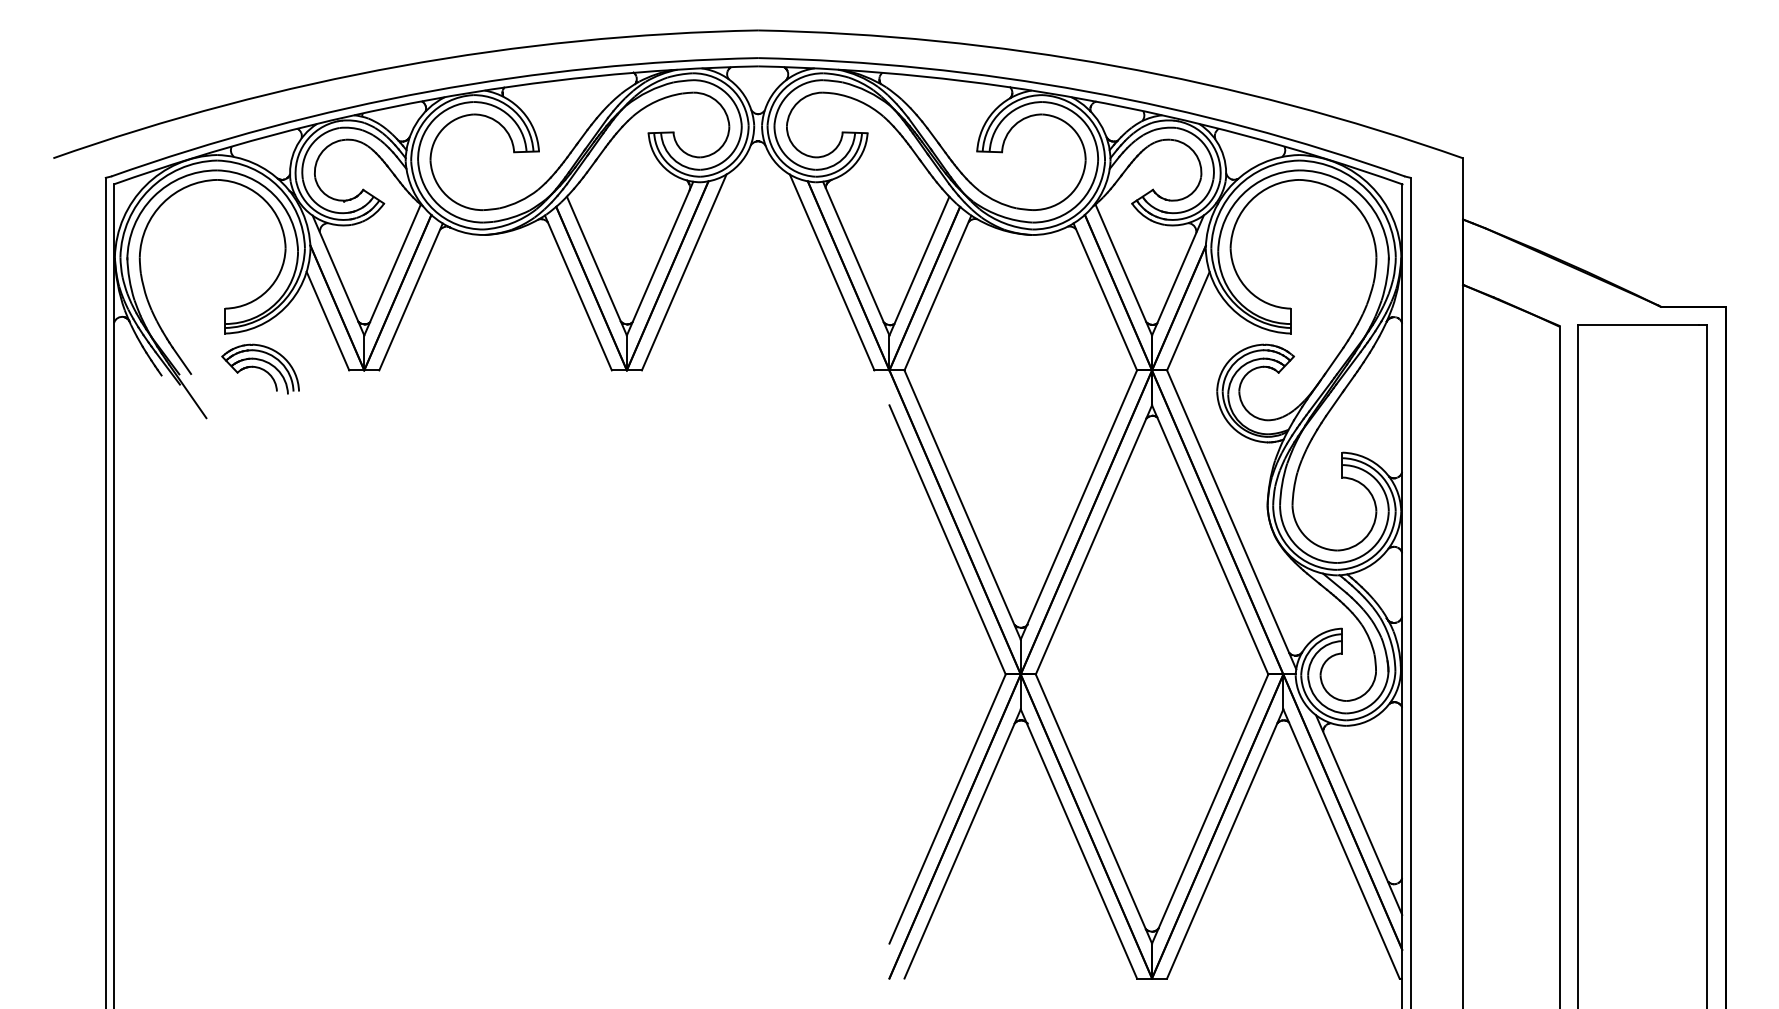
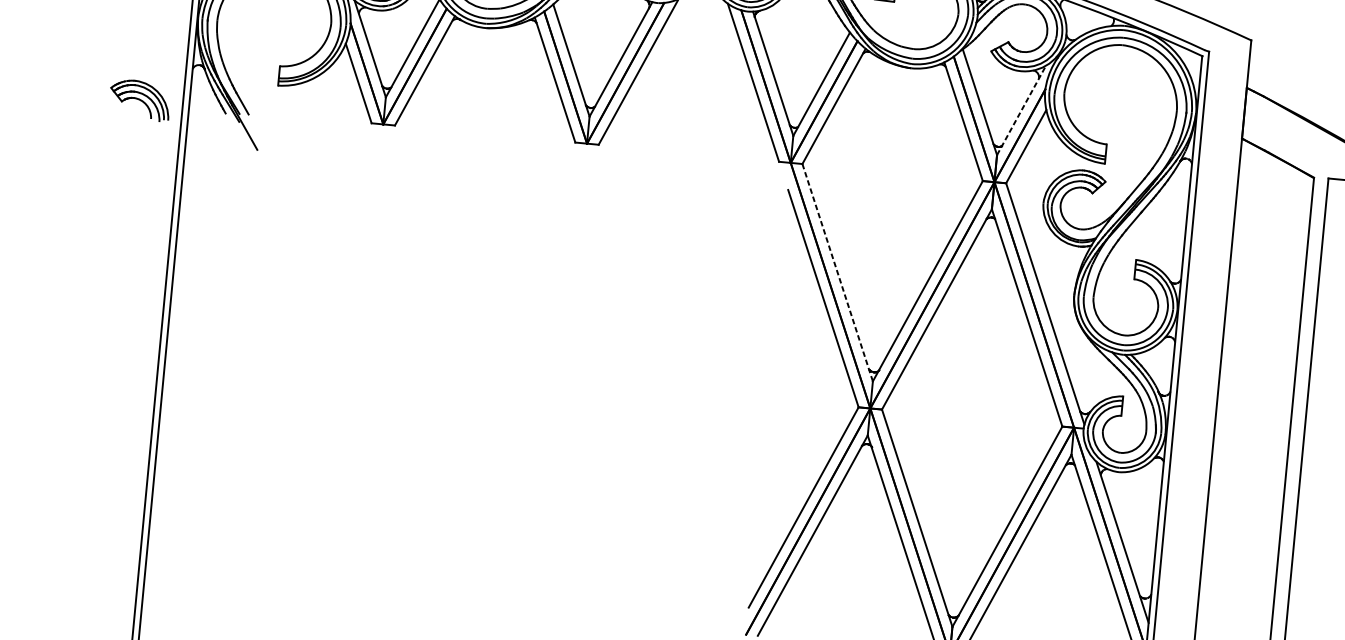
line: (1178, 275) -> (1021, 110), solid -> dashed
part: (260, 368) -> (139, 99), moved
line: (962, 505) -> (837, 273), solid -> dashed

